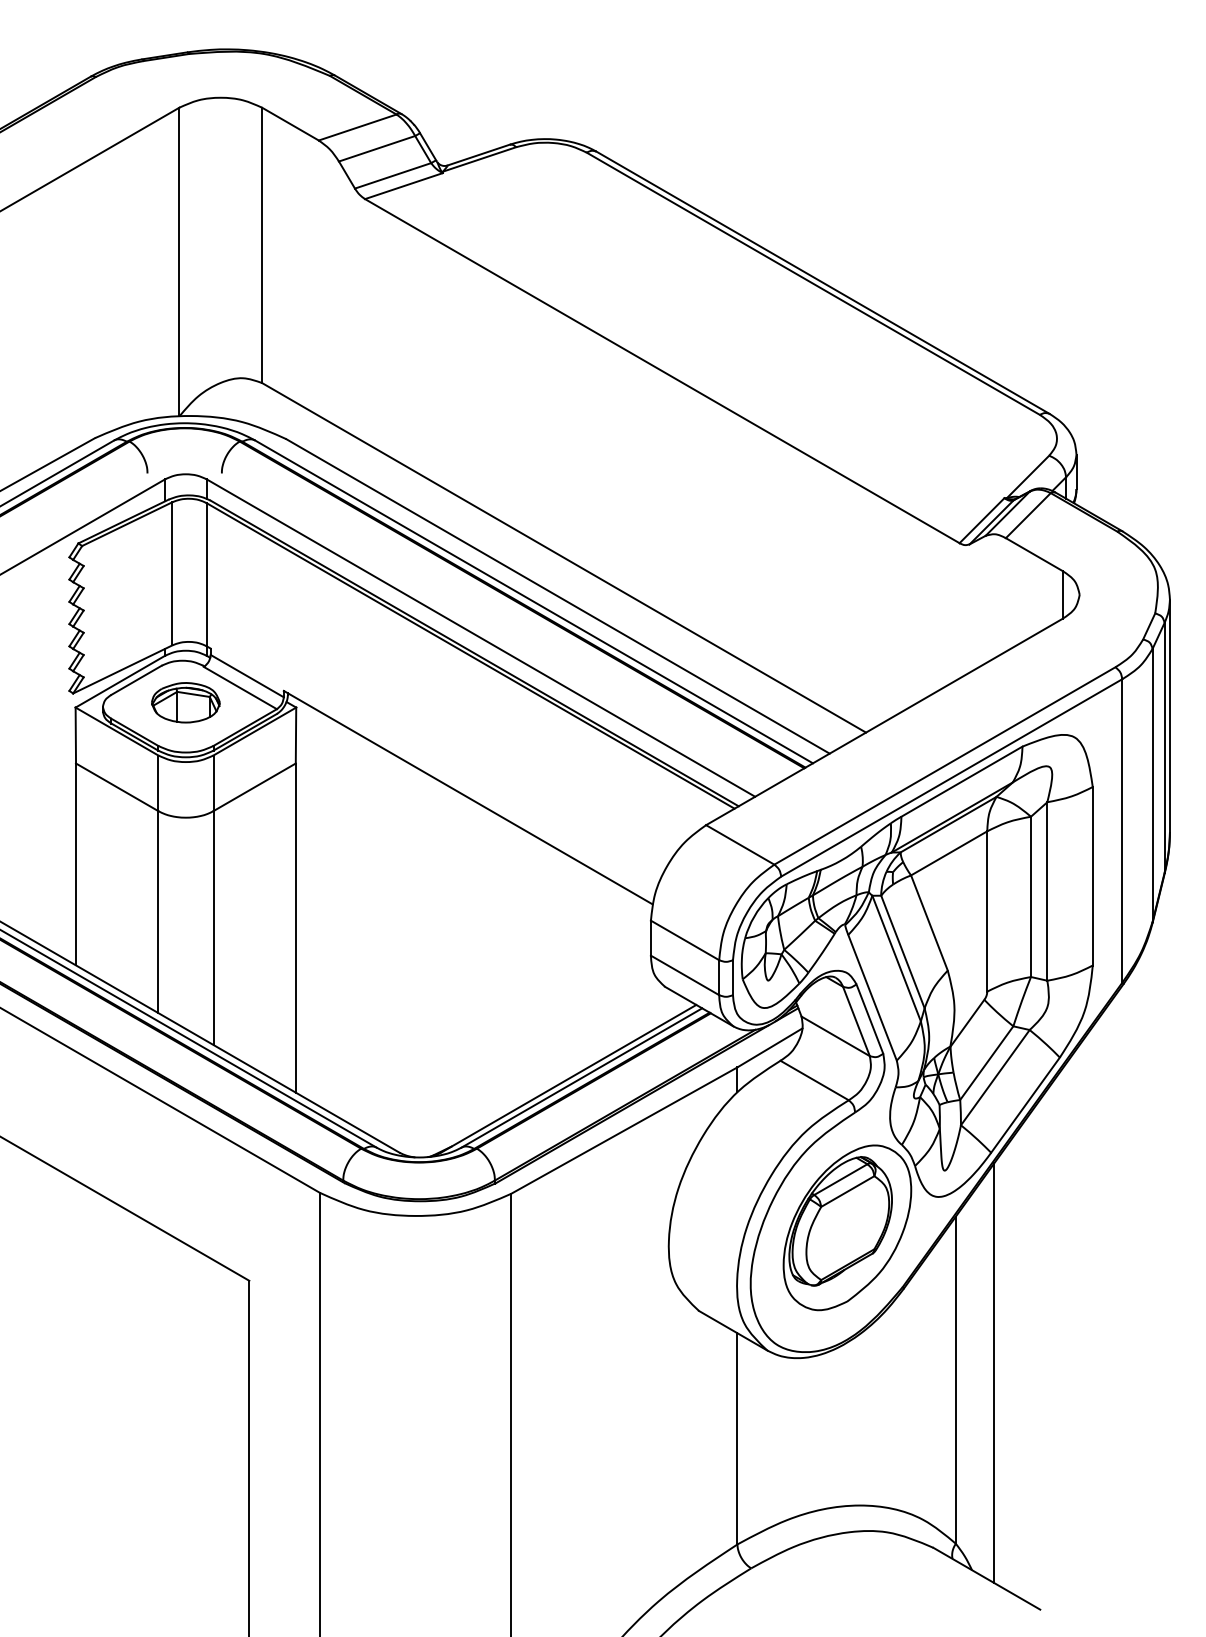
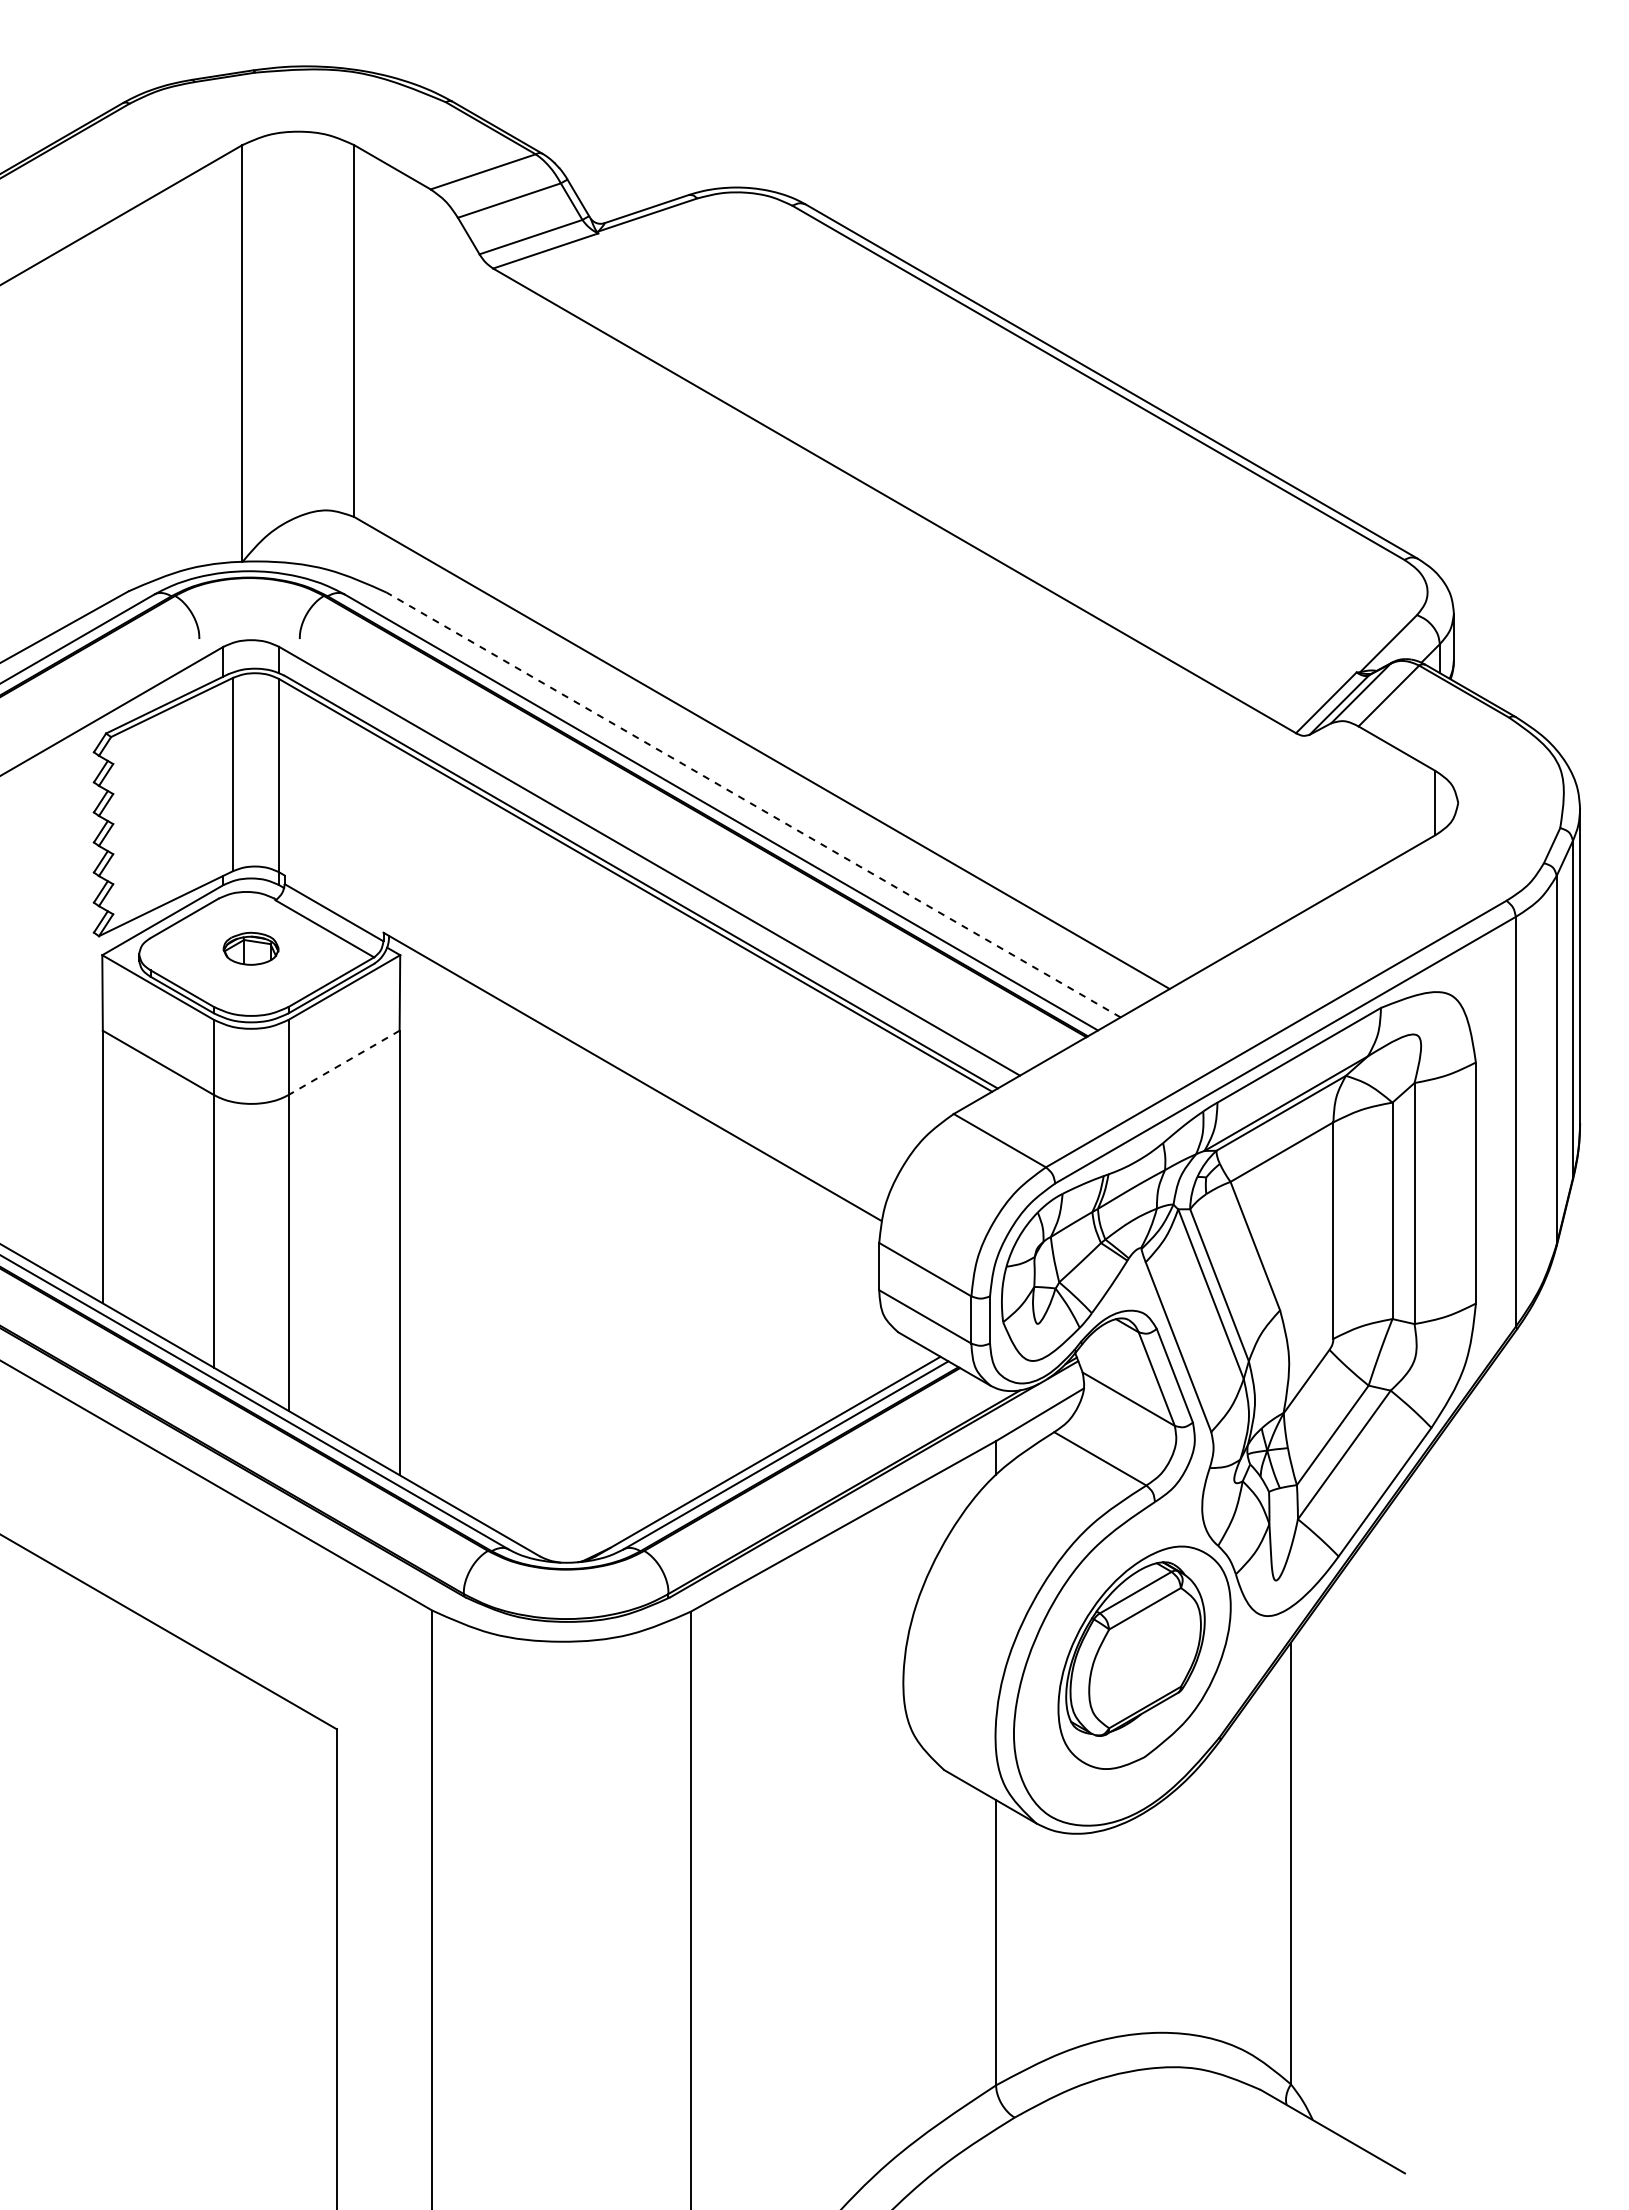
line: (557, 596) -> (753, 805), solid -> dashed
part: (185, 702) -> (250, 948), size x0.6
line: (254, 787) -> (343, 1063), solid -> dashed
line: (993, 1372) -> (1342, 1853), removed

